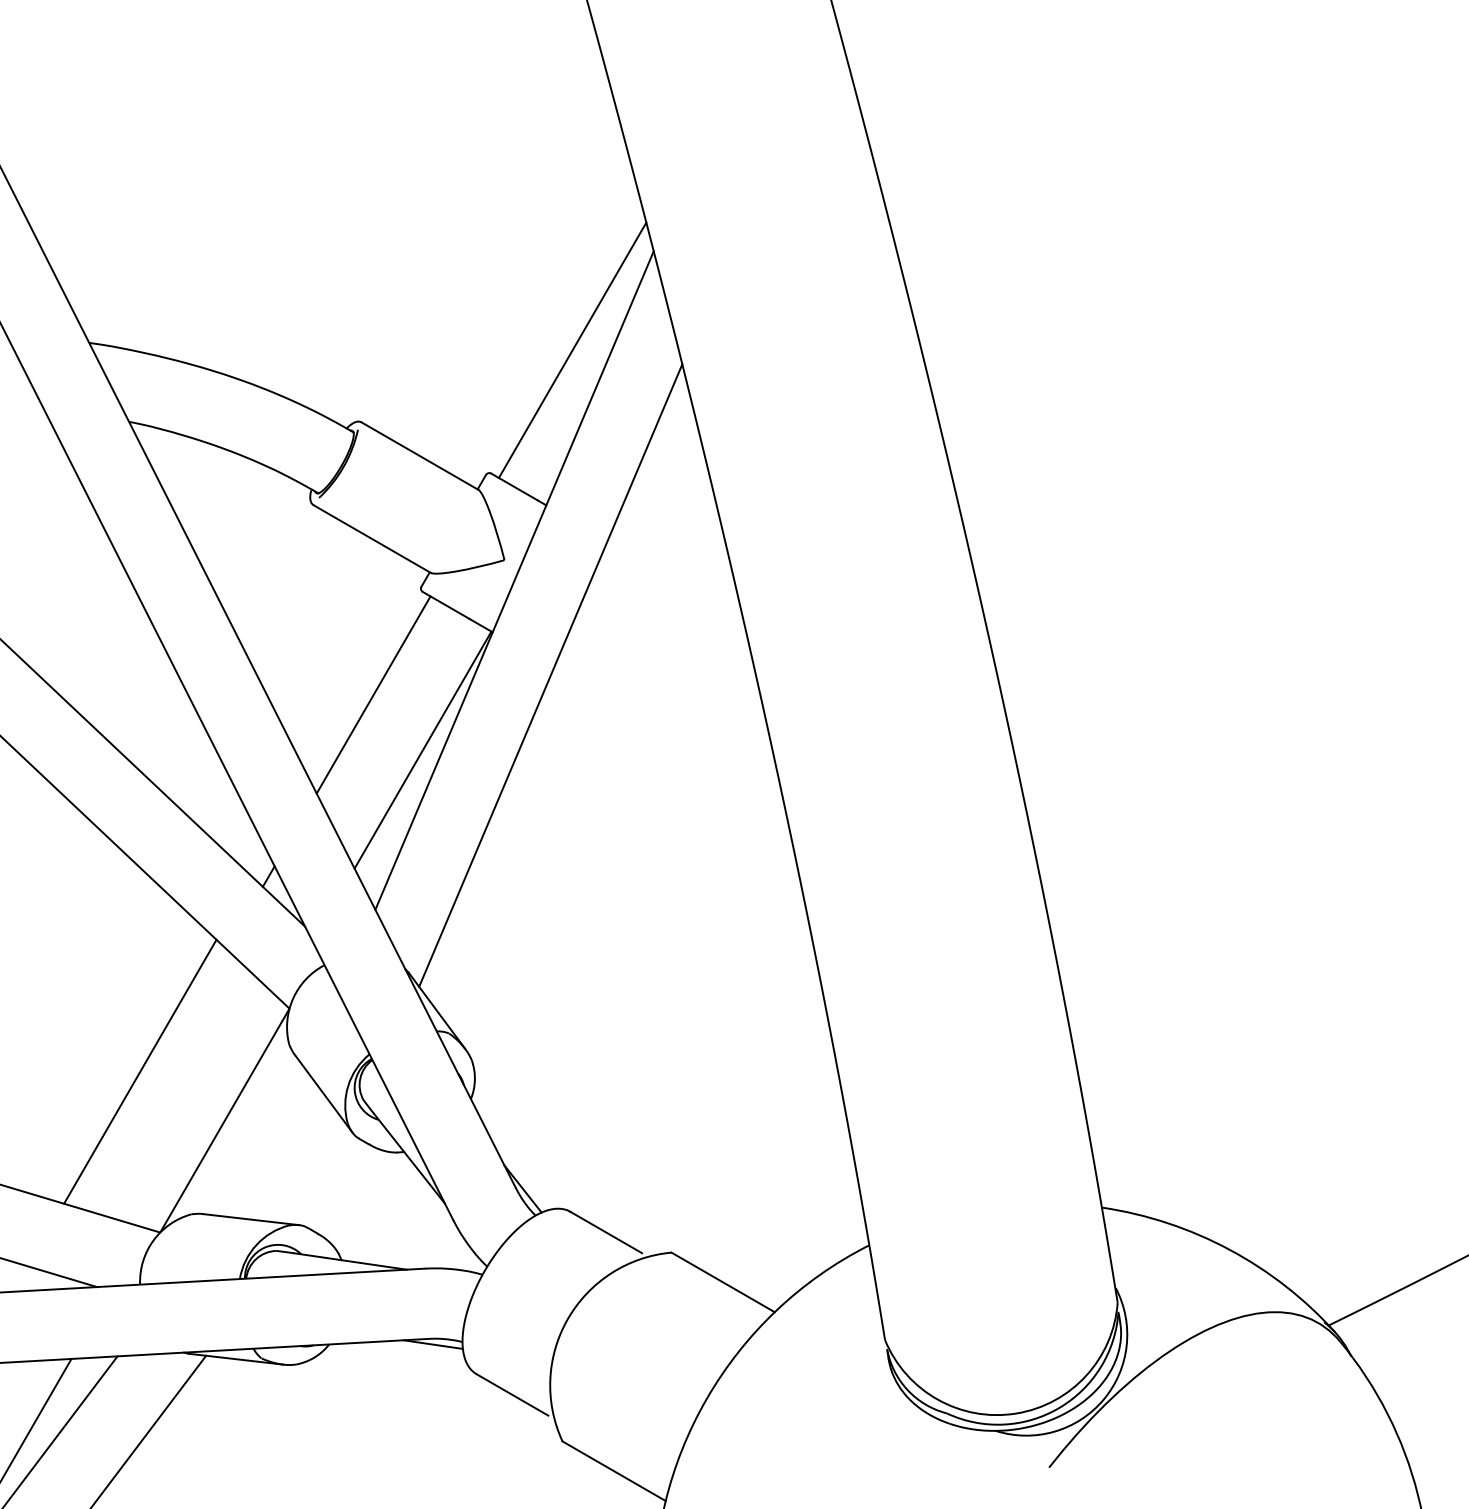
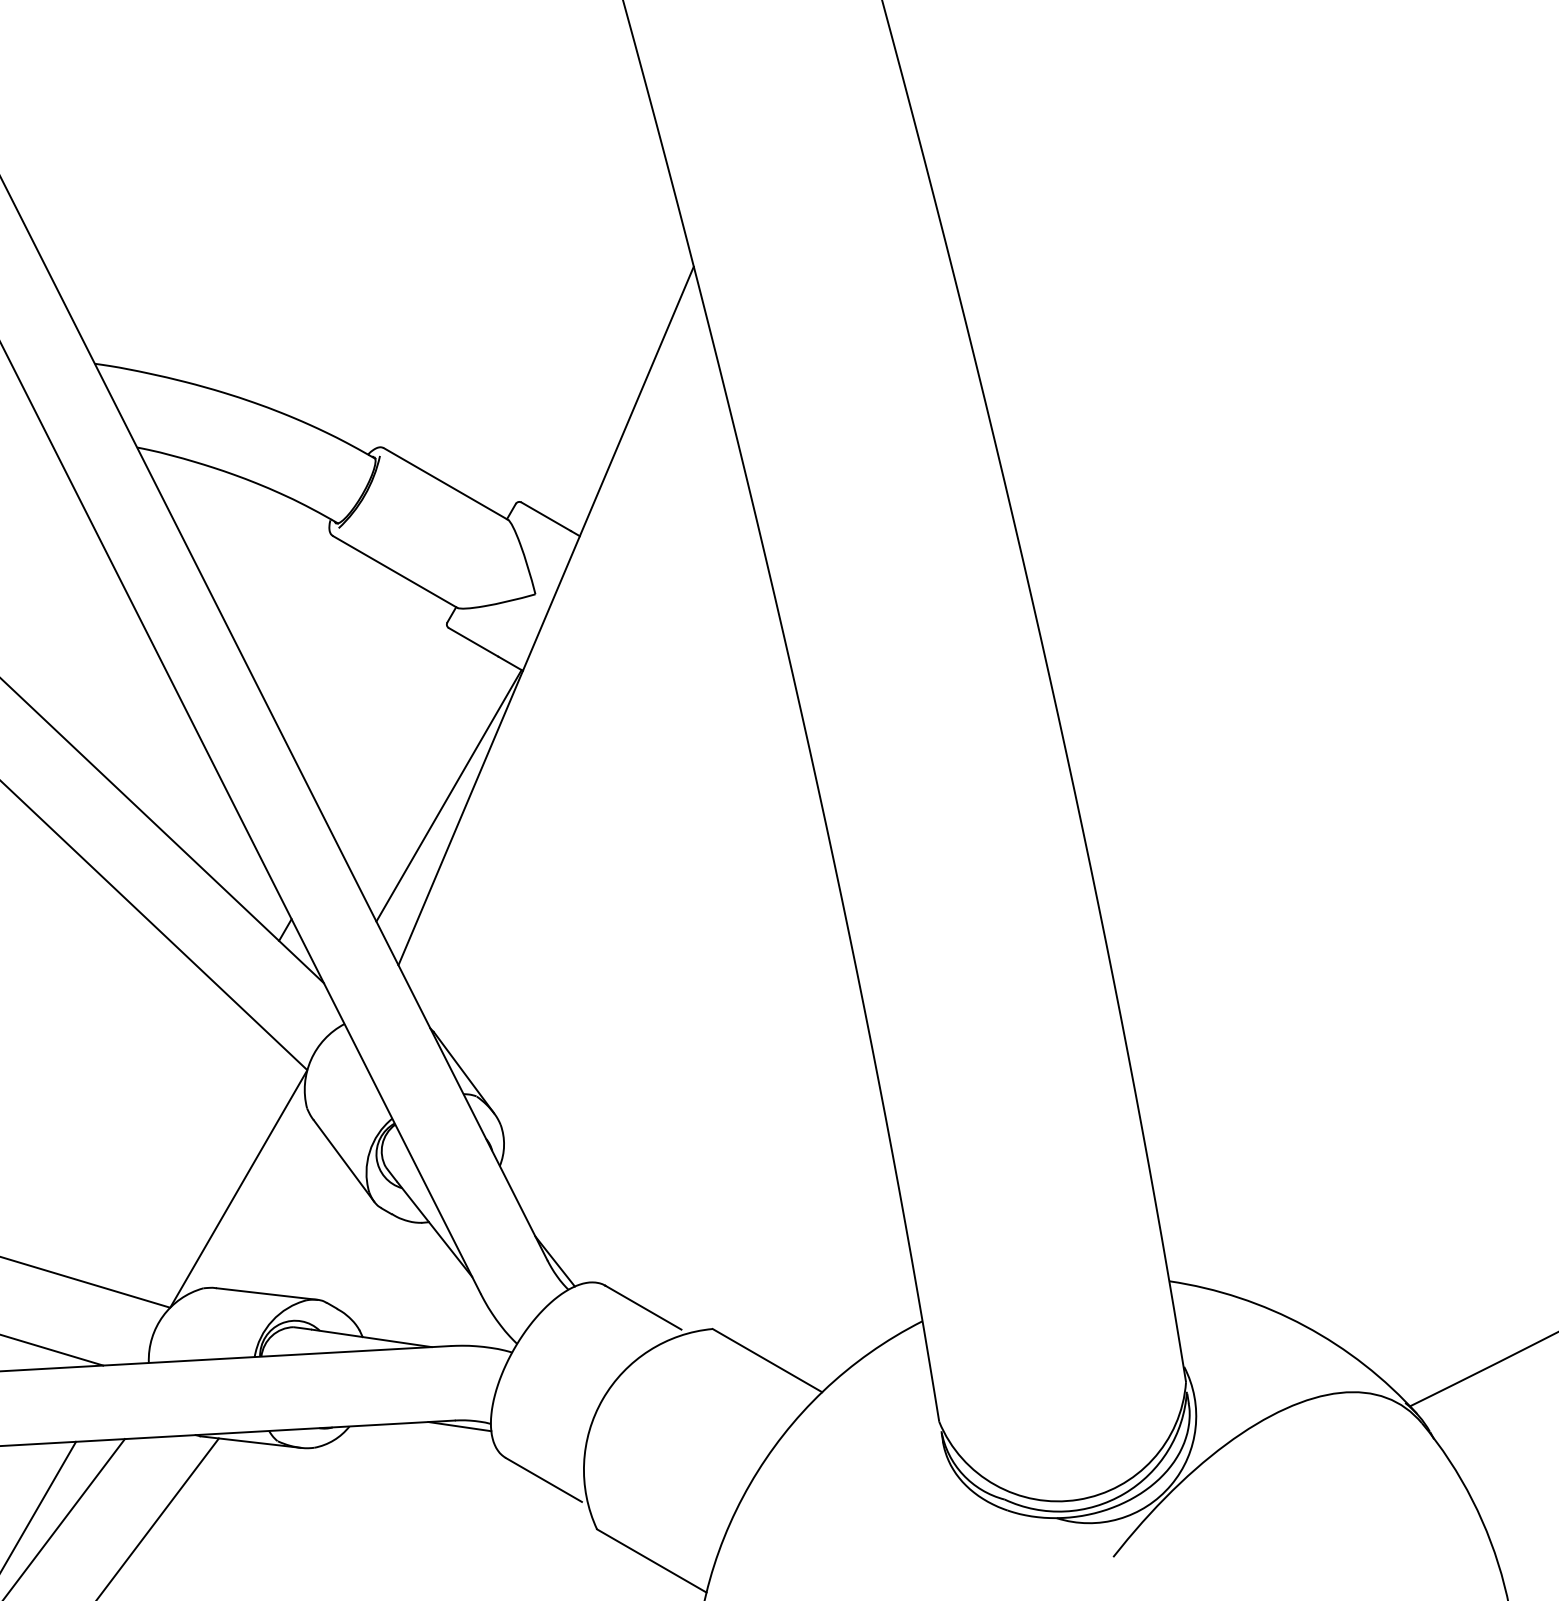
line: (572, 350) -> (607, 371), removed
line: (550, 675) -> (584, 716), removed
line: (373, 694) -> (396, 736), removed
line: (139, 1072) -> (148, 1137), removed

